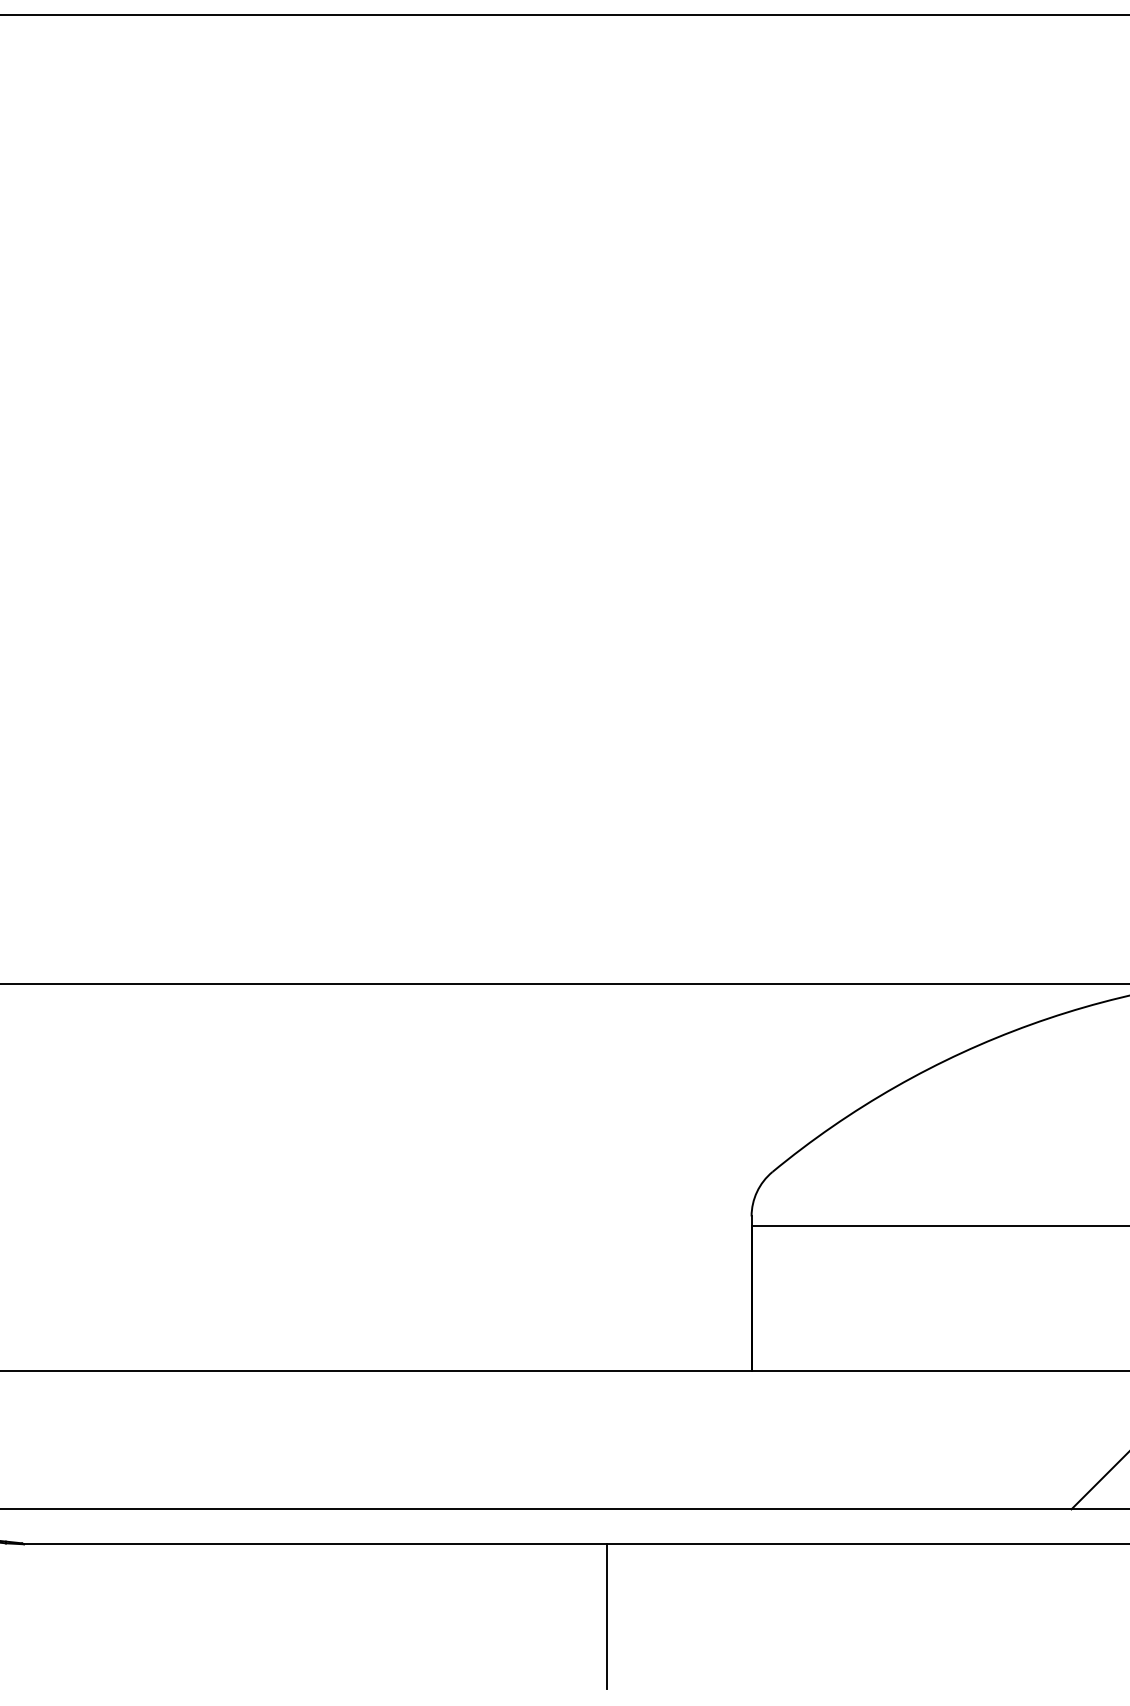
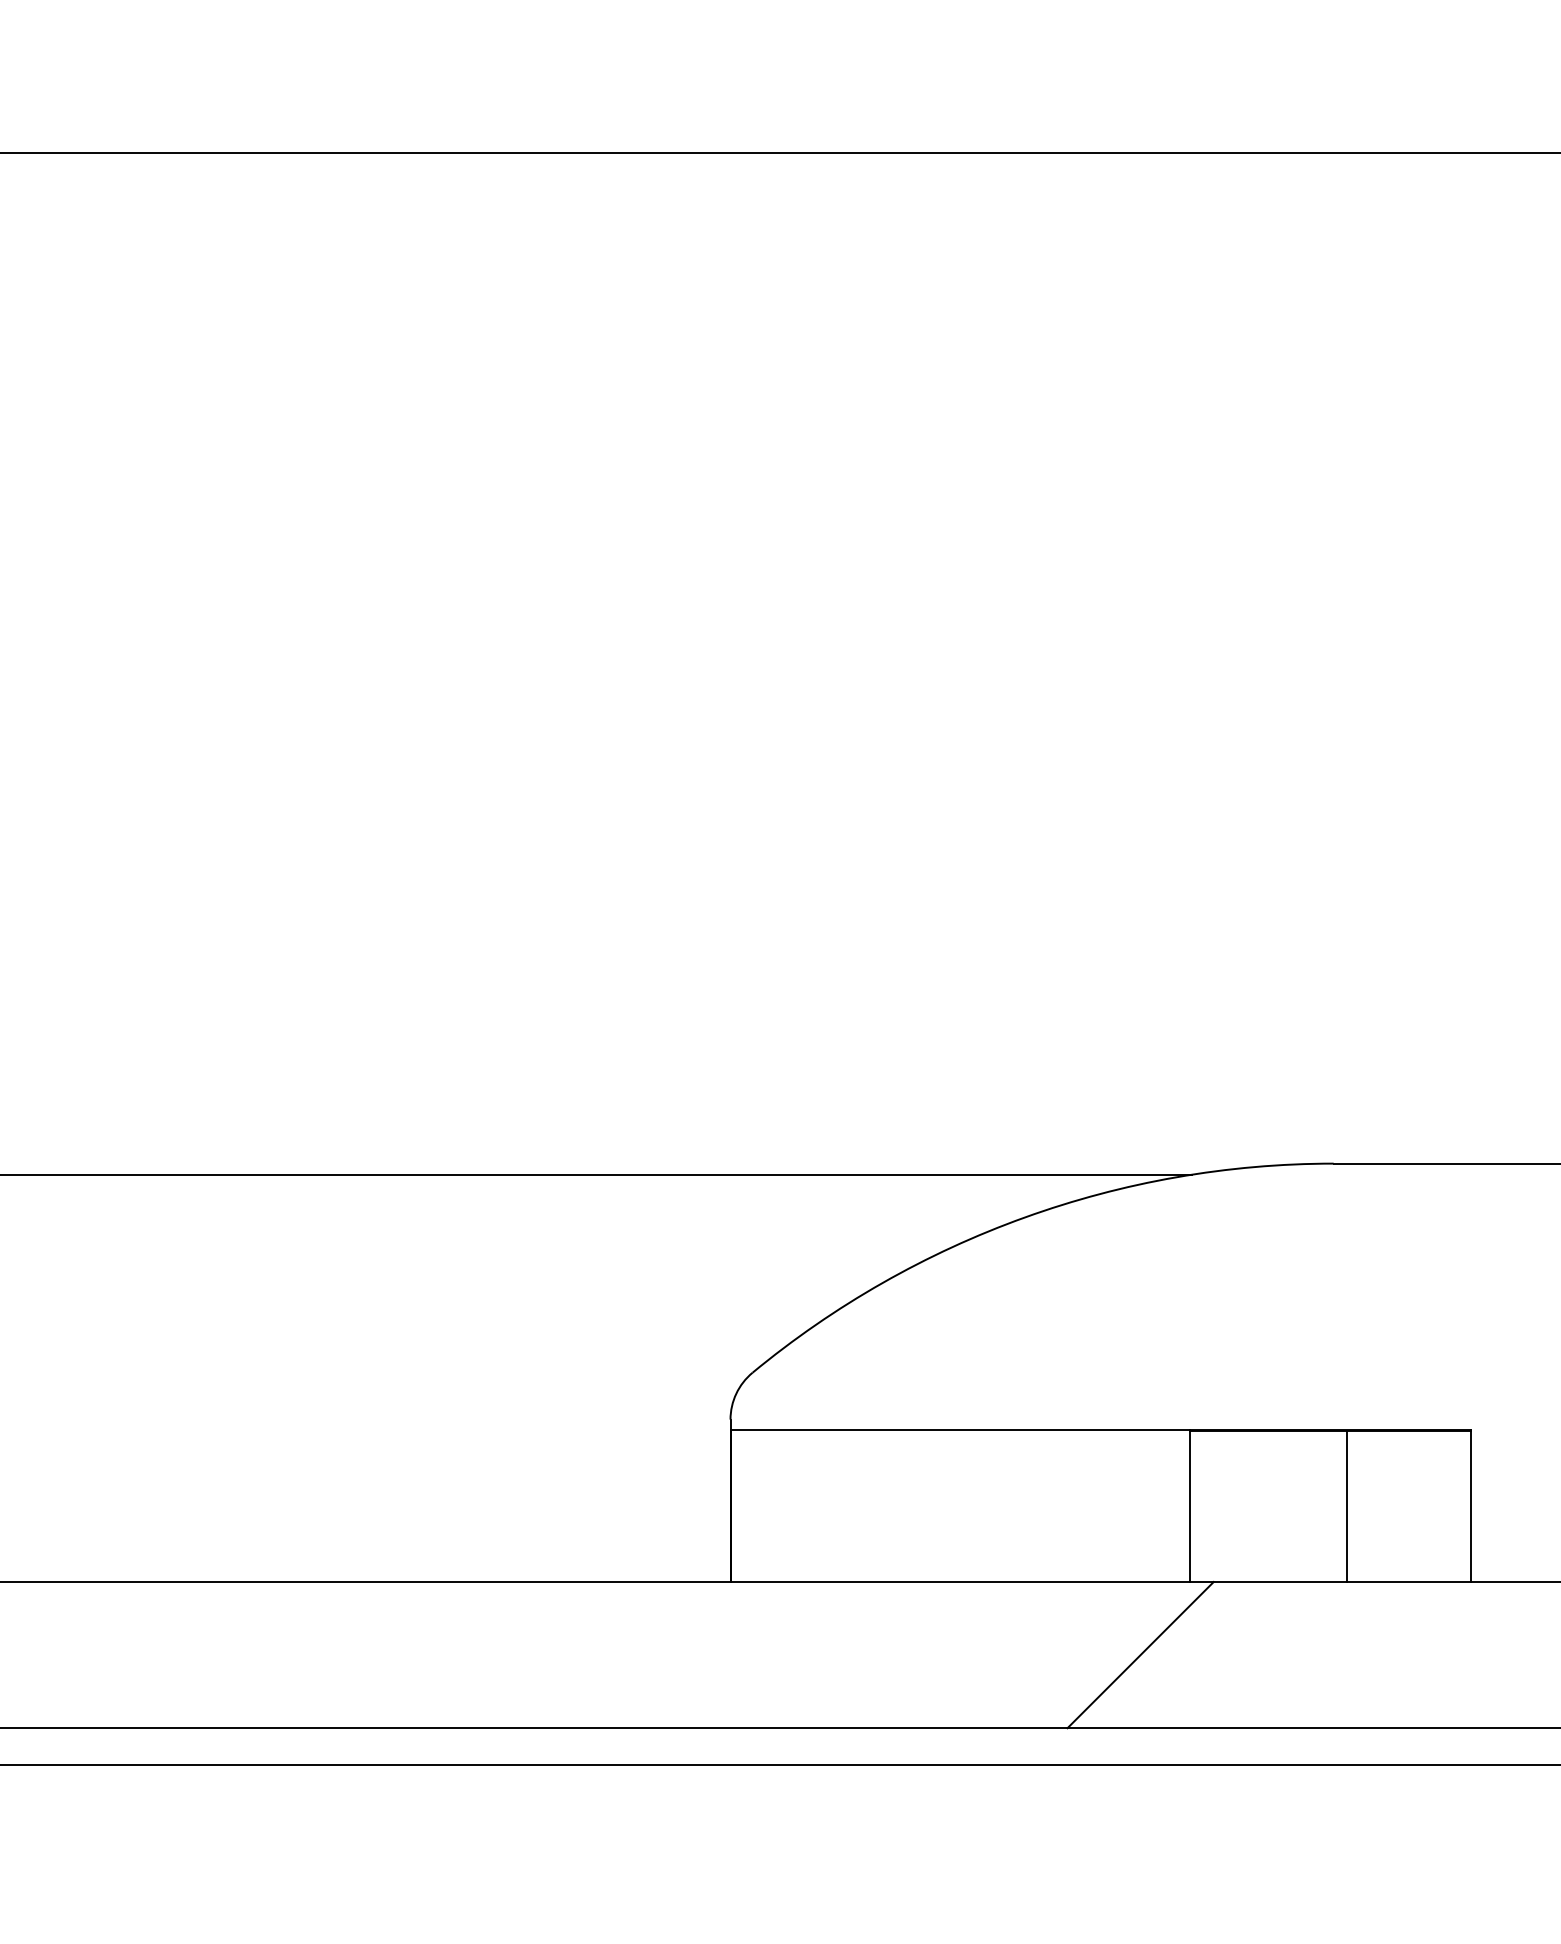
line: (607, 1615) -> (578, 1840), removed

